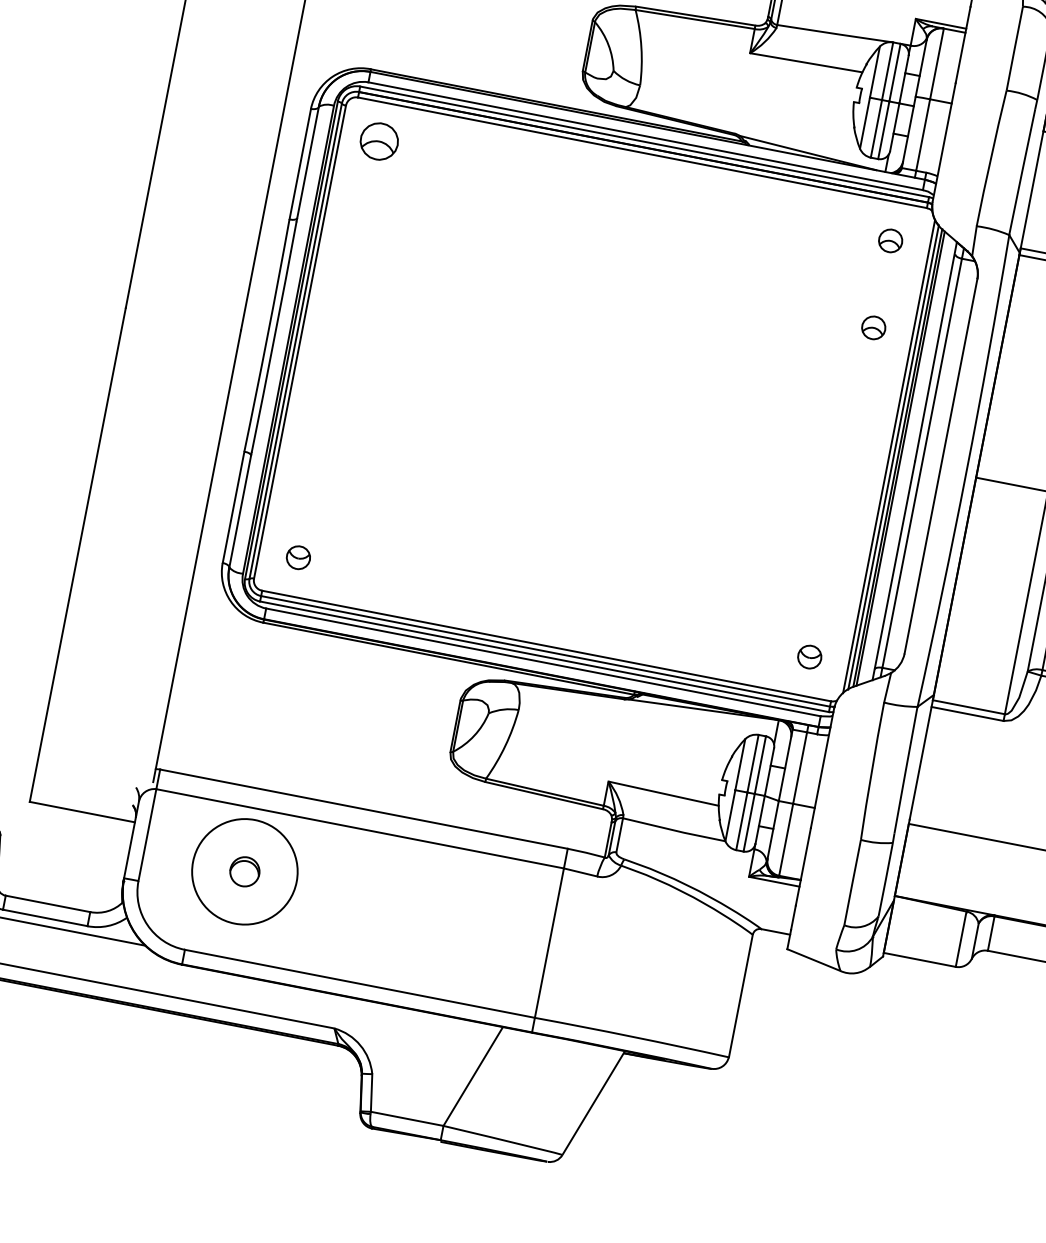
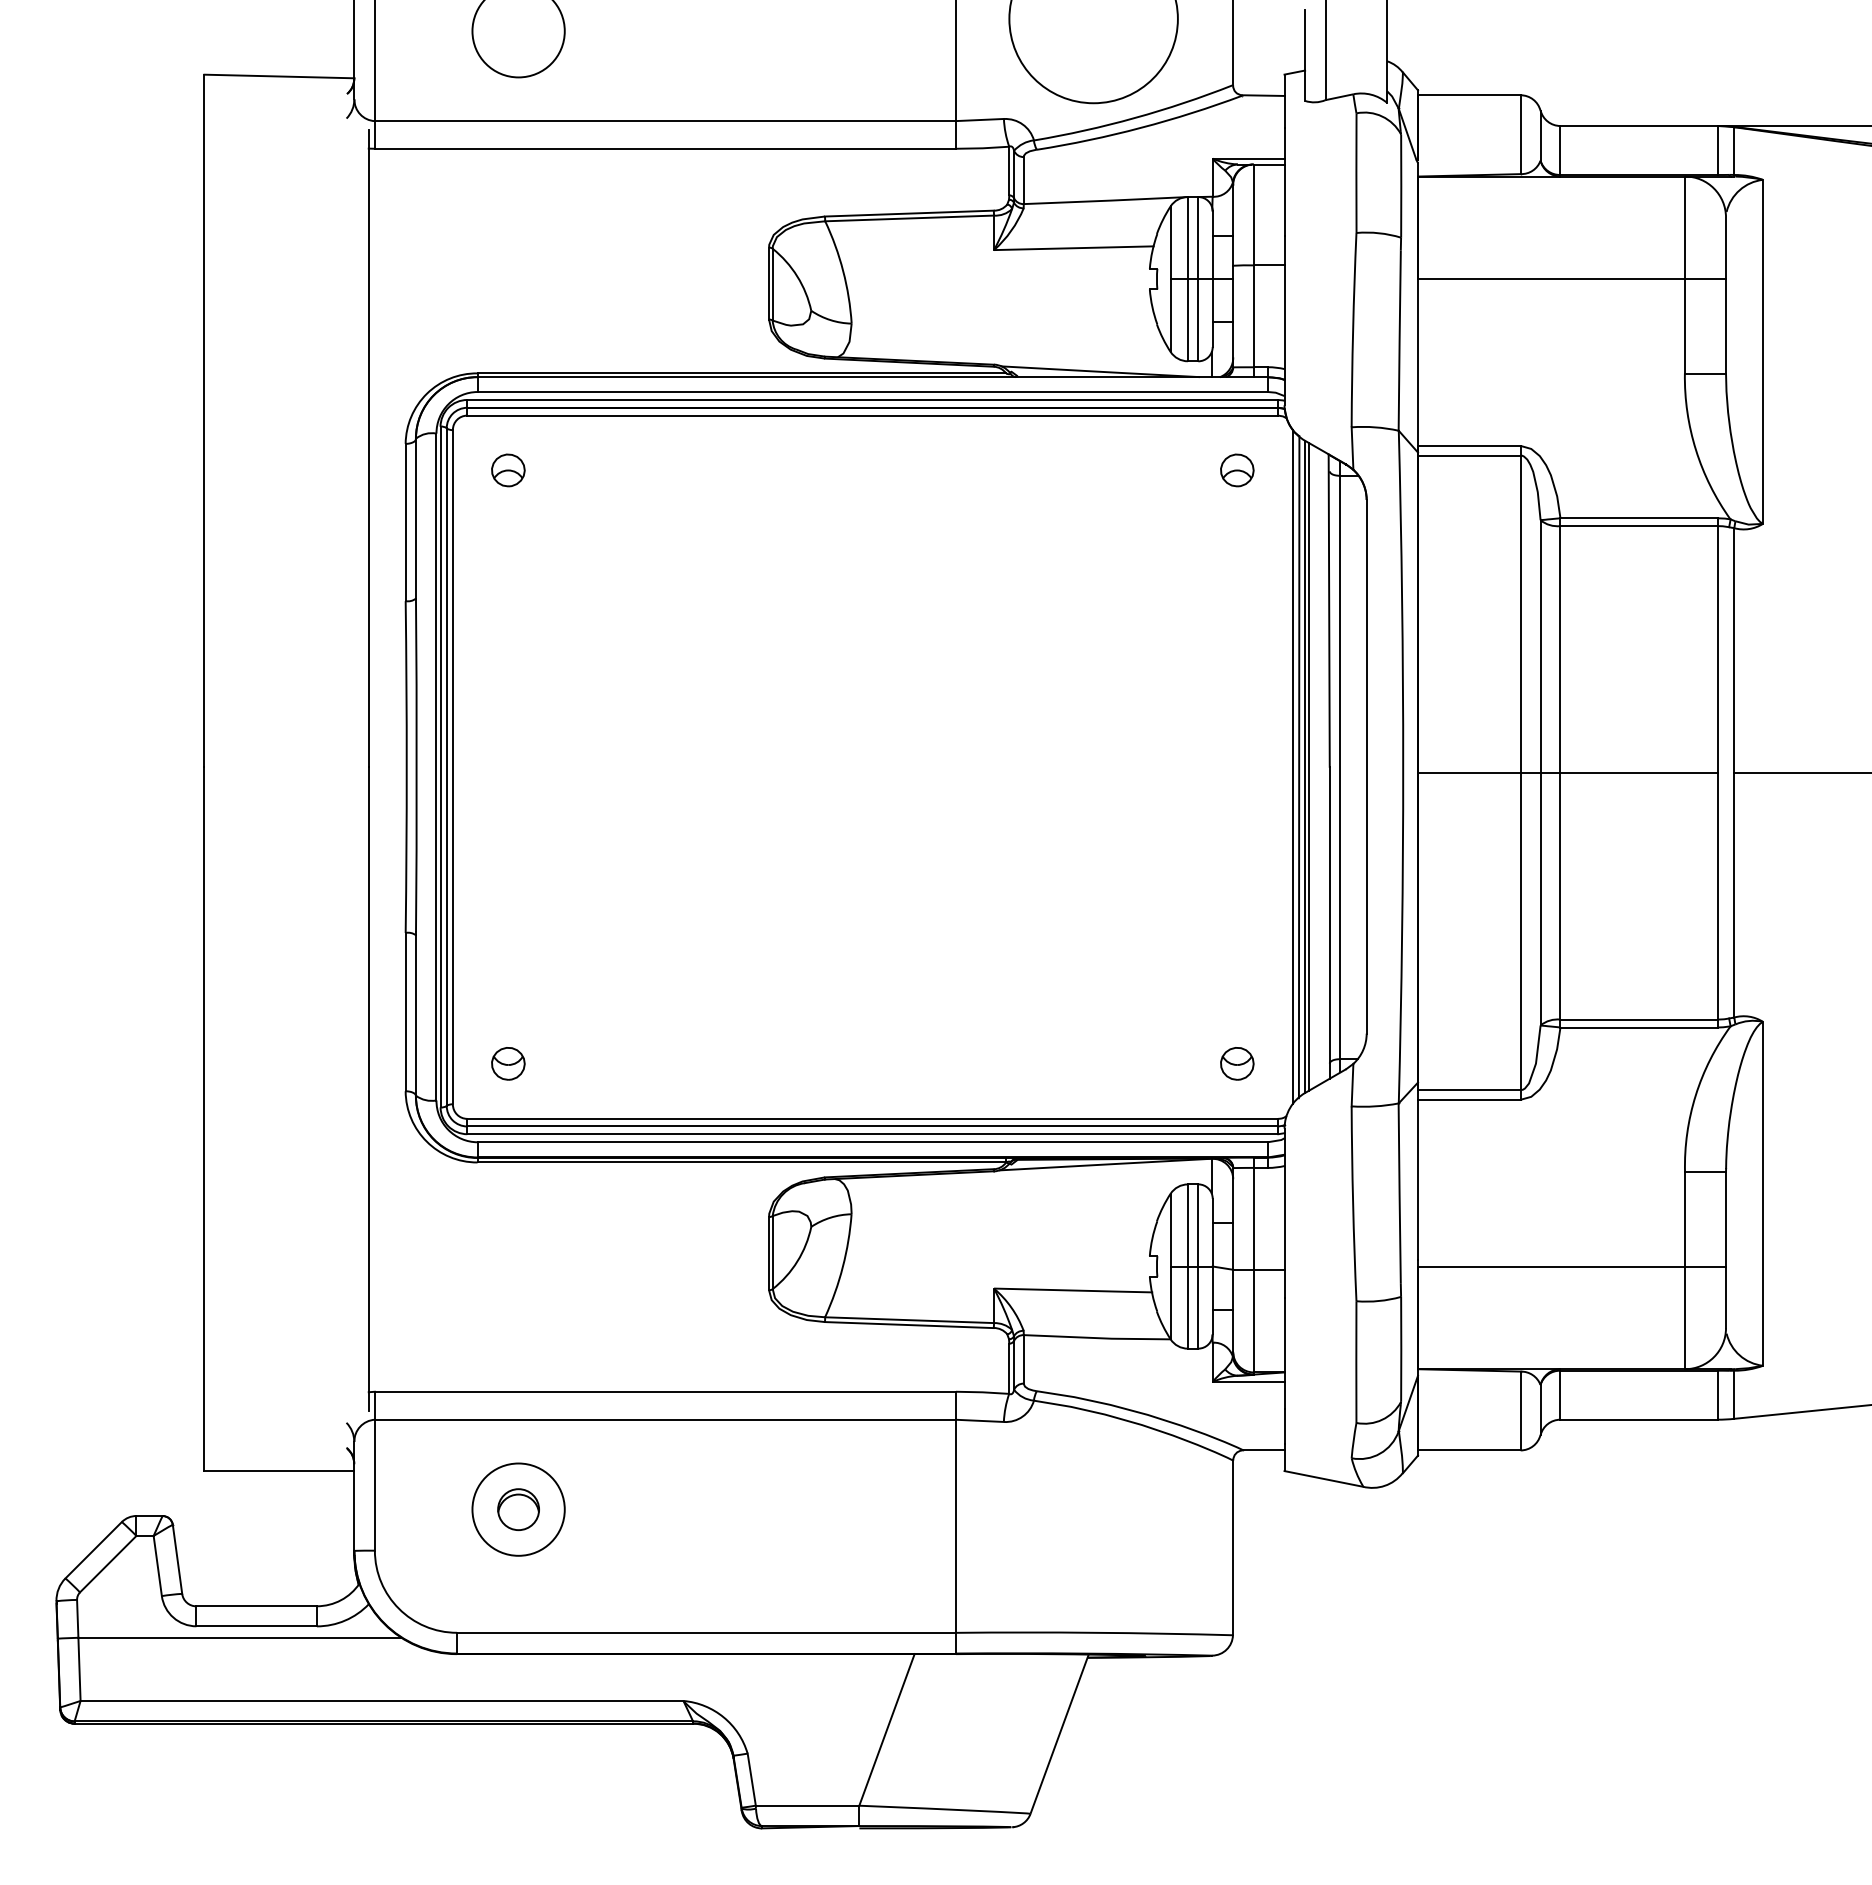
part: (379, 141) -> (508, 470), size x0.62
part: (873, 327) -> (1237, 594), removed
circle: (244, 871) -> (518, 1509), size x0.62

